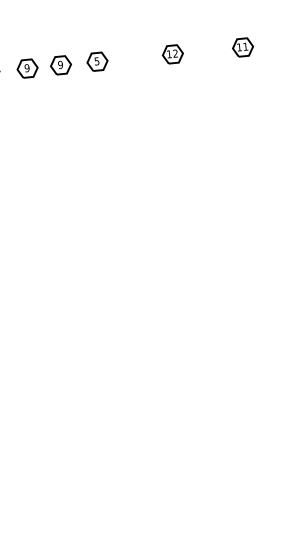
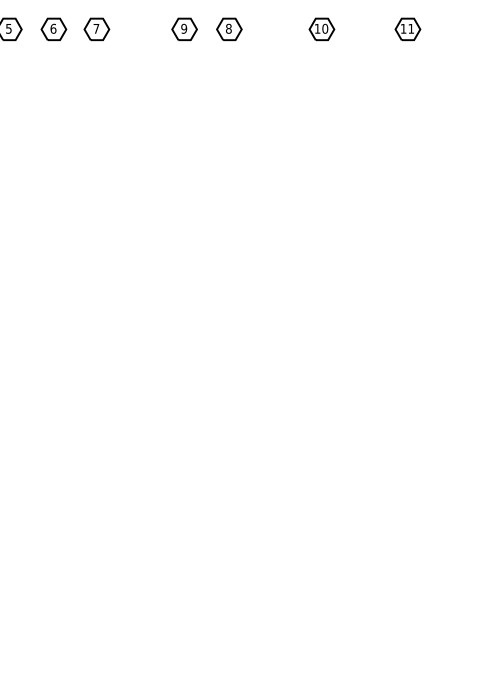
text: (175, 53) -> (325, 28), 12 -> 10
text: (96, 61) -> (228, 28), 5 -> 8
part: (27, 67) -> (143, 28), removed

